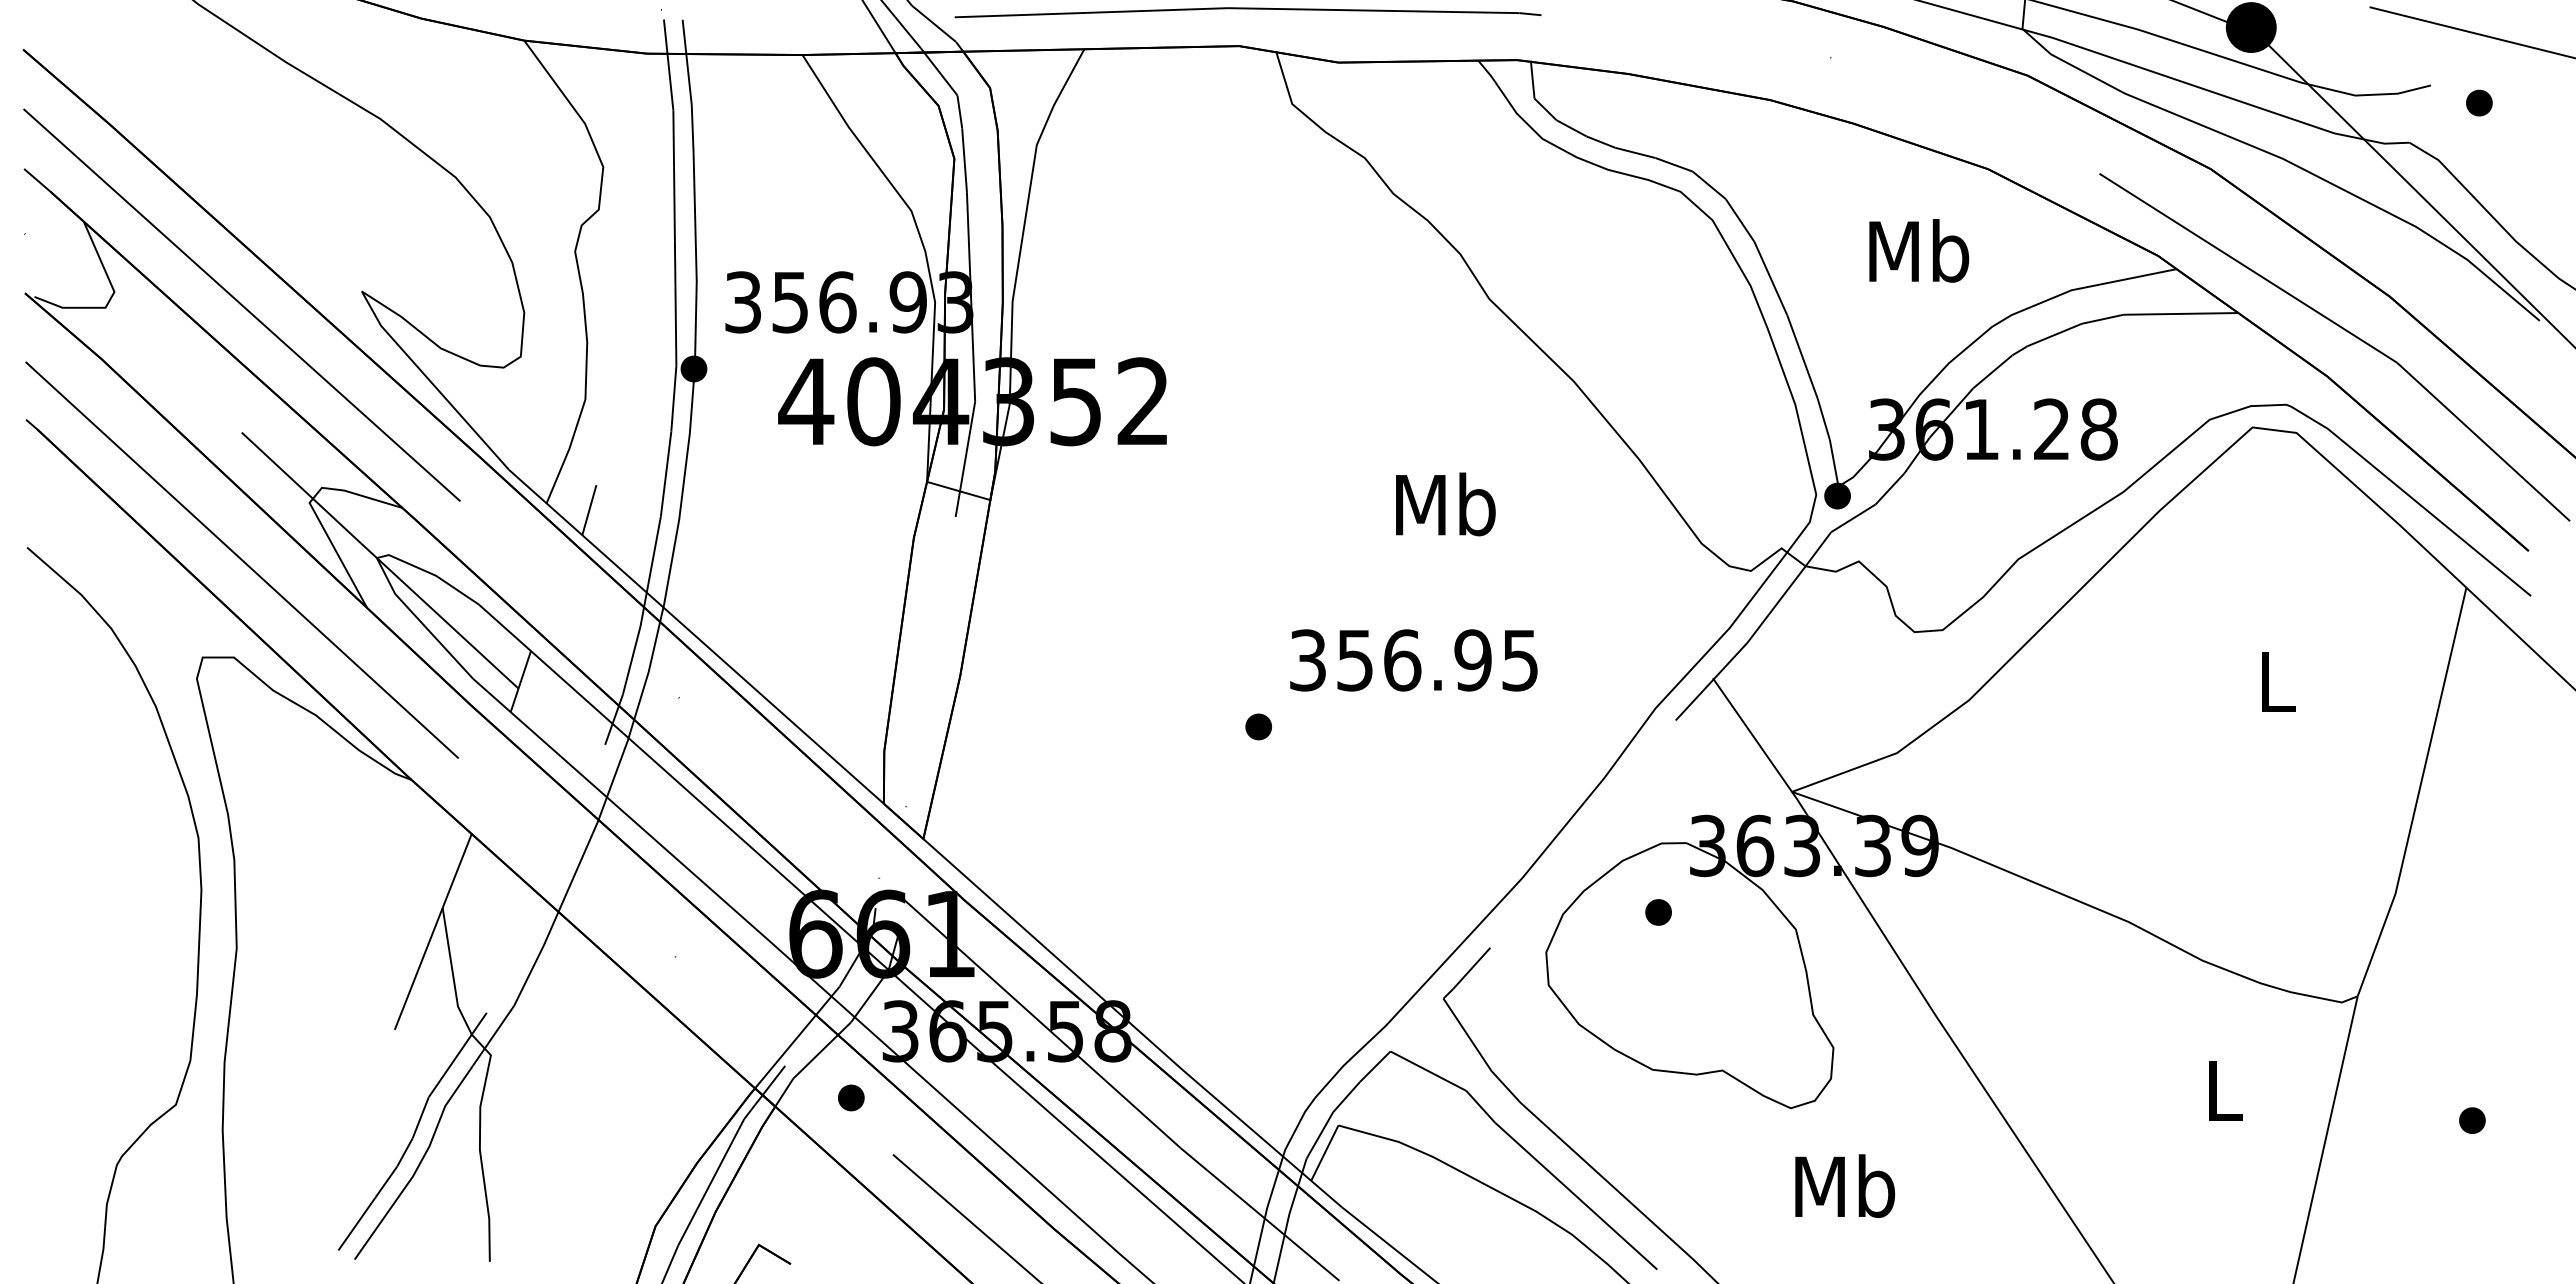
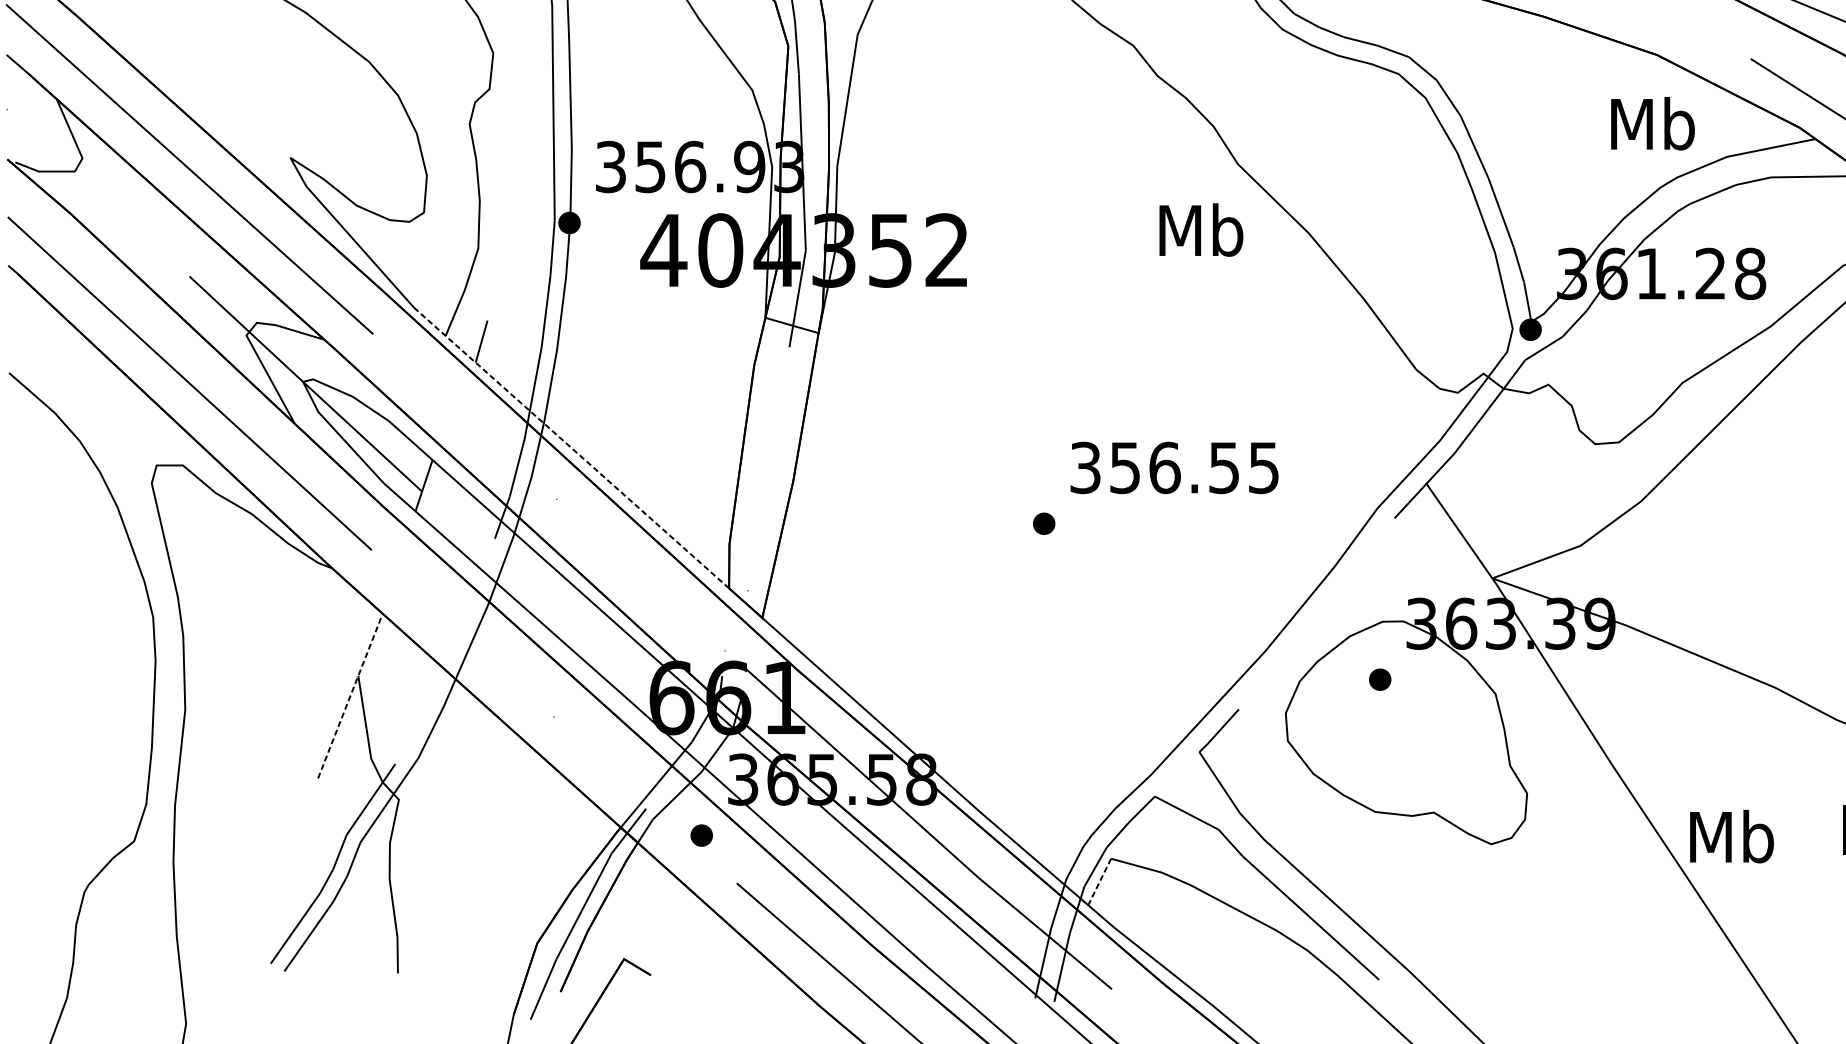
text: (1919, 250) -> (1653, 123), moved
text: (1445, 504) -> (1201, 230), moved
line: (695, 636) -> (570, 447), solid -> dashed
text: (1472, 660) -> (1223, 467), 356.95 -> 356.55
line: (433, 931) -> (350, 695), solid -> dashed
line: (1324, 1153) -> (1099, 882), solid -> dashed
text: (1845, 1185) -> (1732, 836), moved

